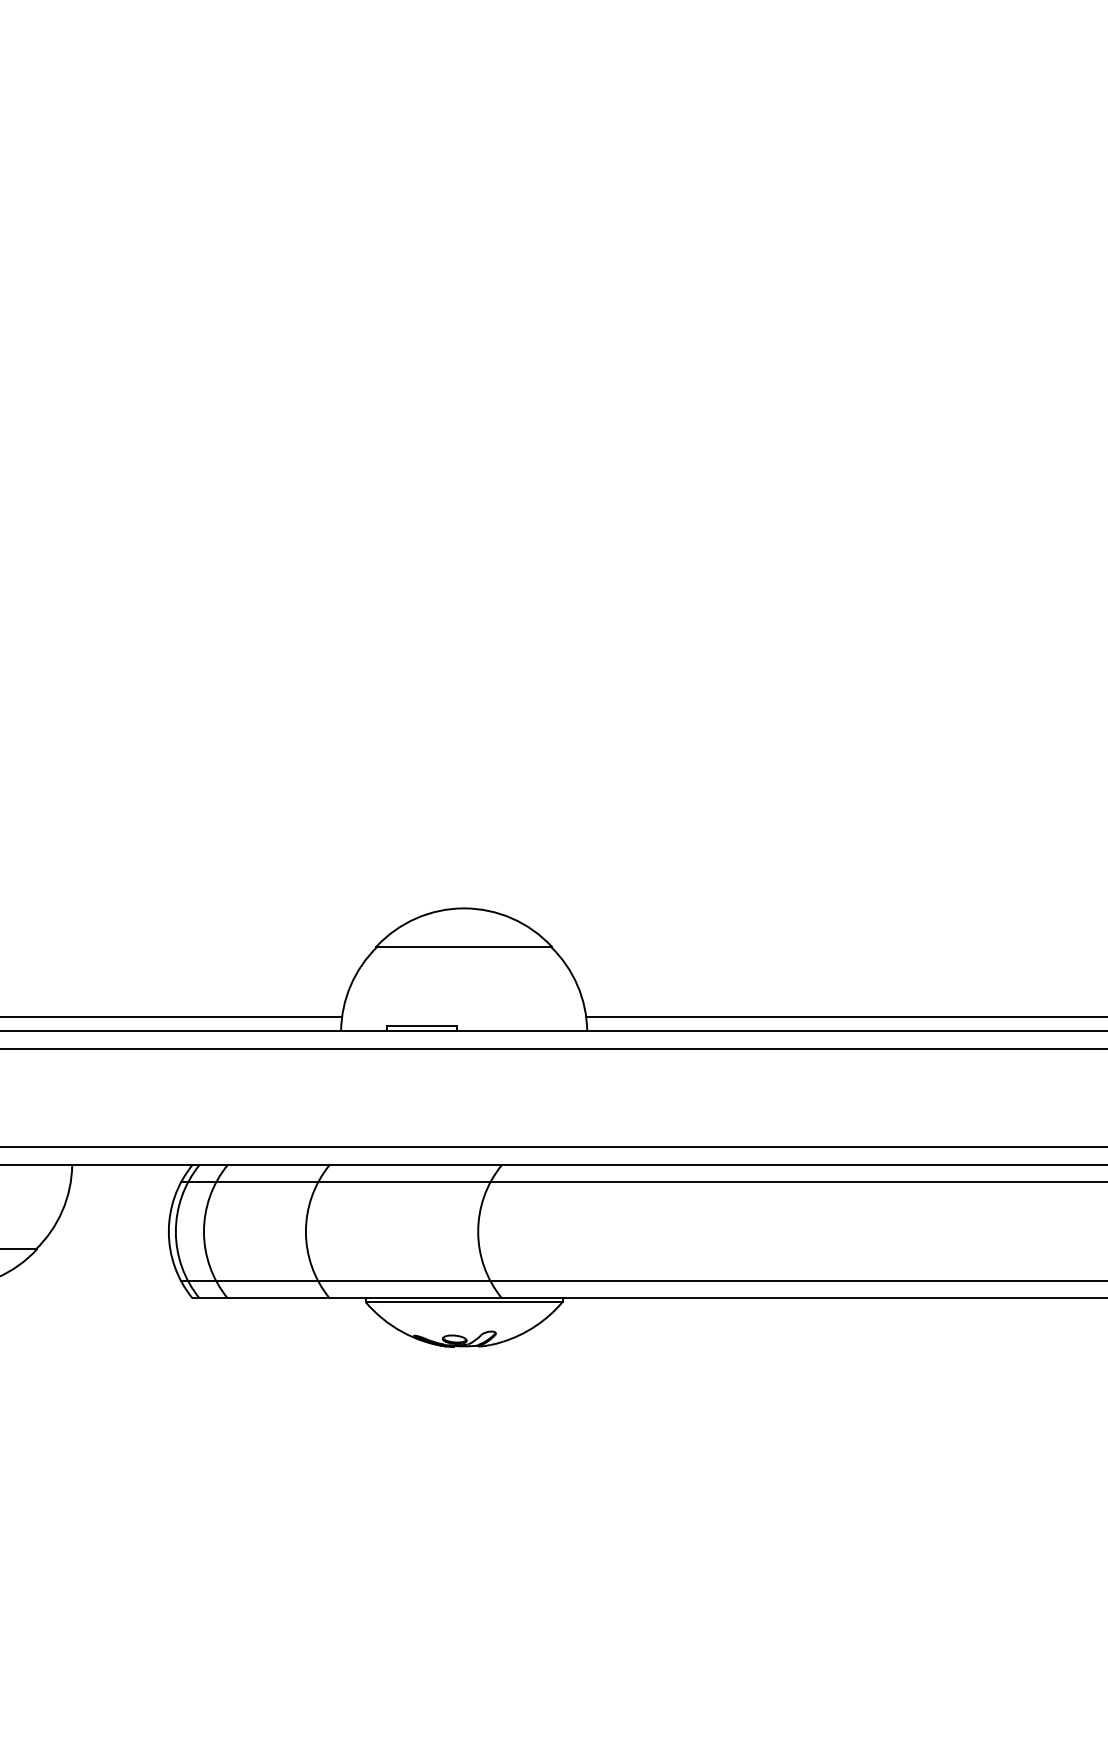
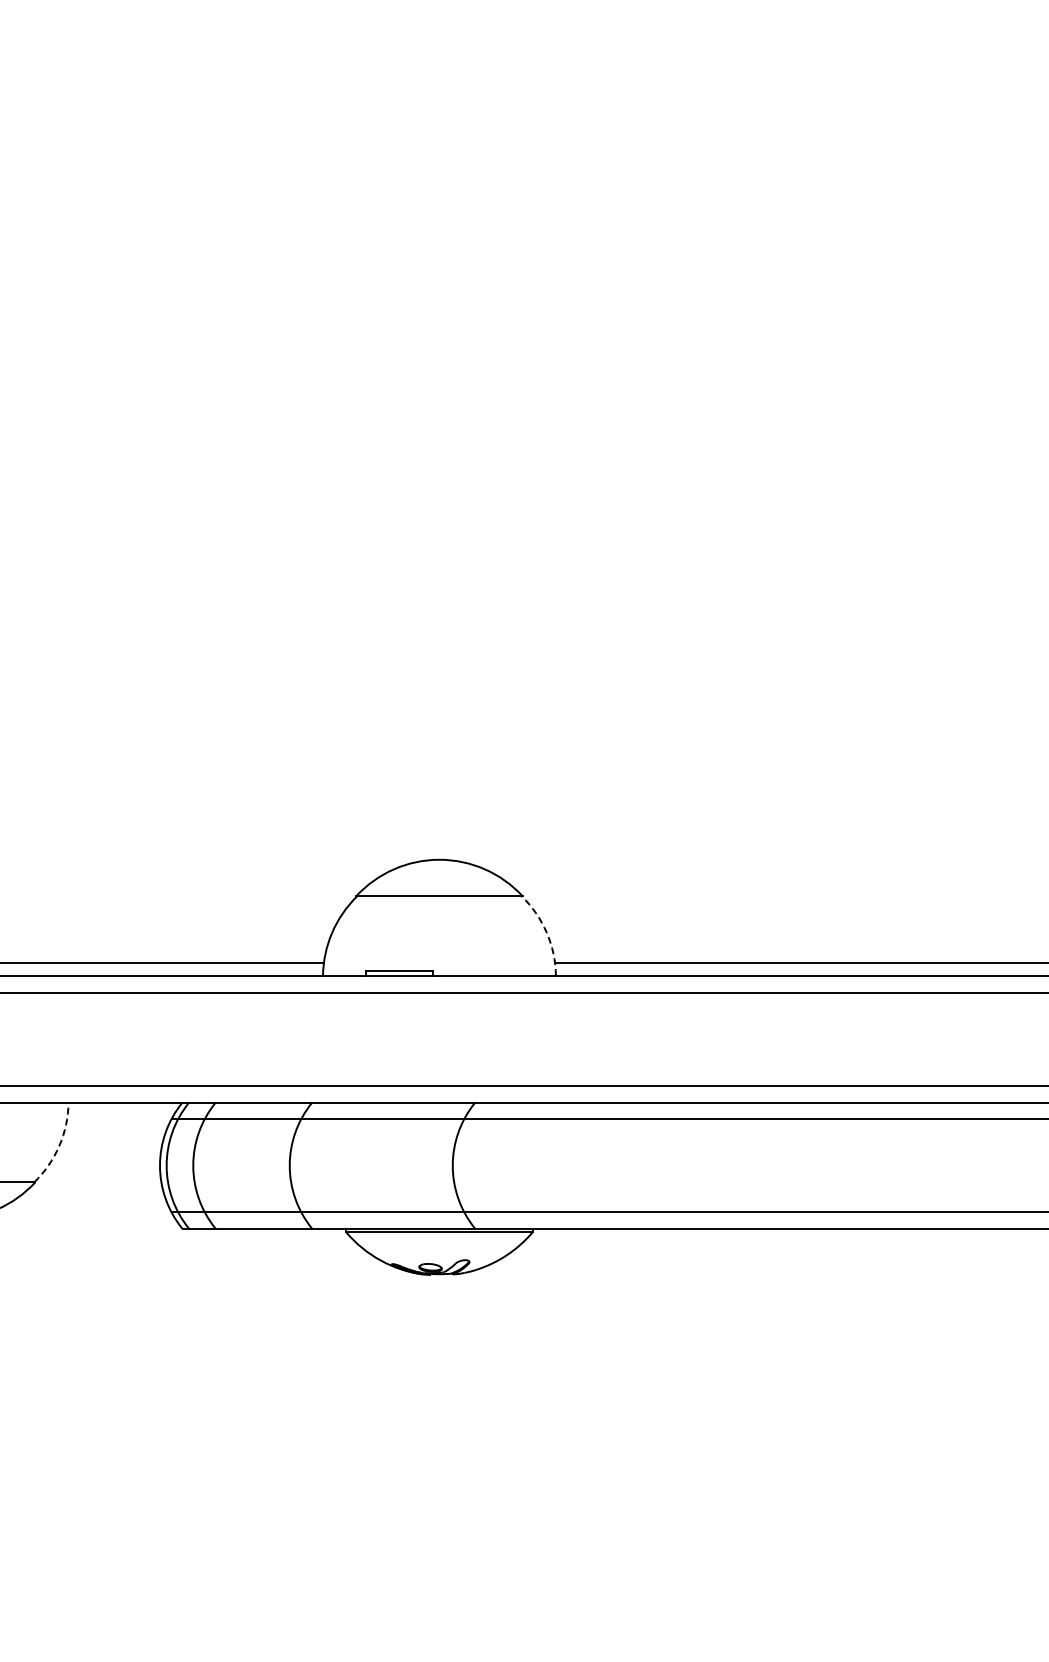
arc: (577, 985) -> (546, 932), solid -> dashed
arc: (62, 1210) -> (59, 1145), solid -> dashed

